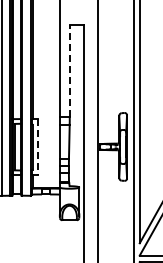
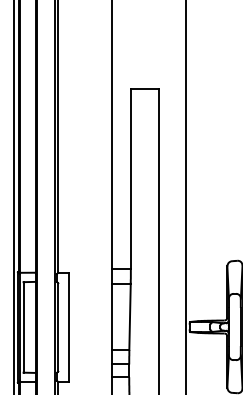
line: (69, 70) -> (130, 178), dashed -> solid
line: (37, 147) -> (67, 328), dashed -> solid

